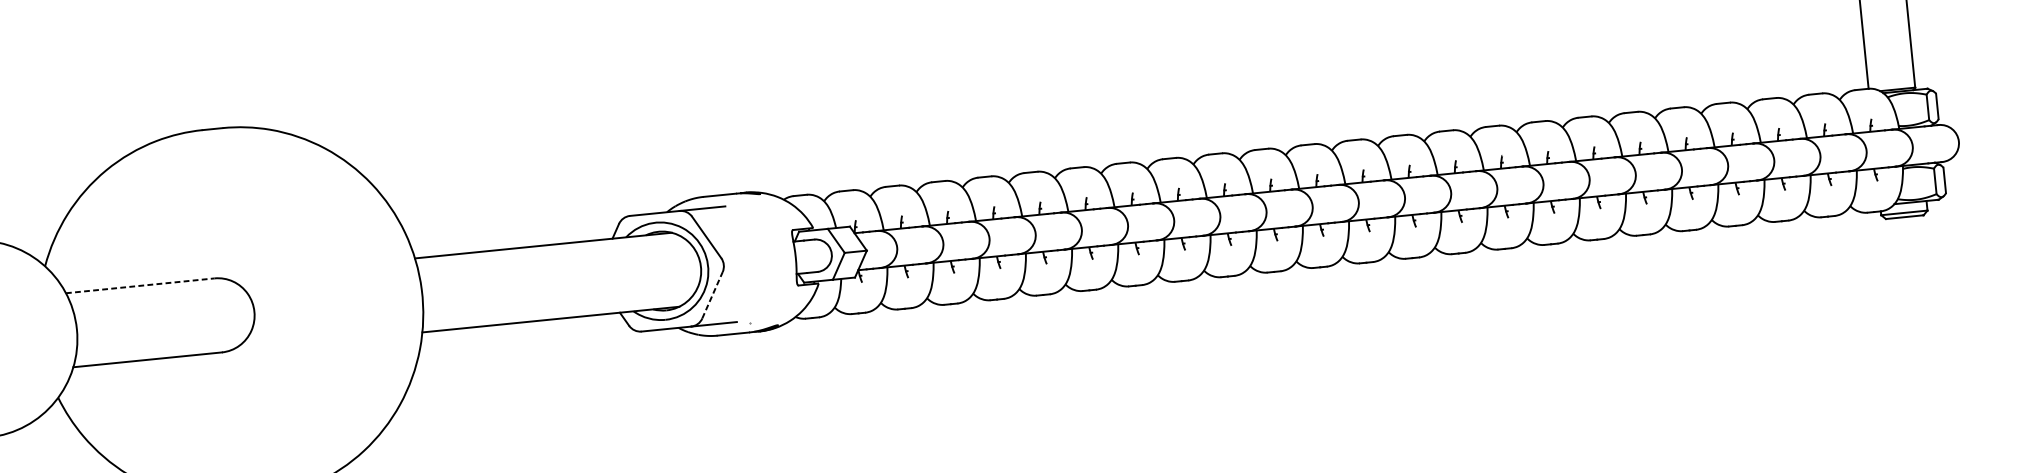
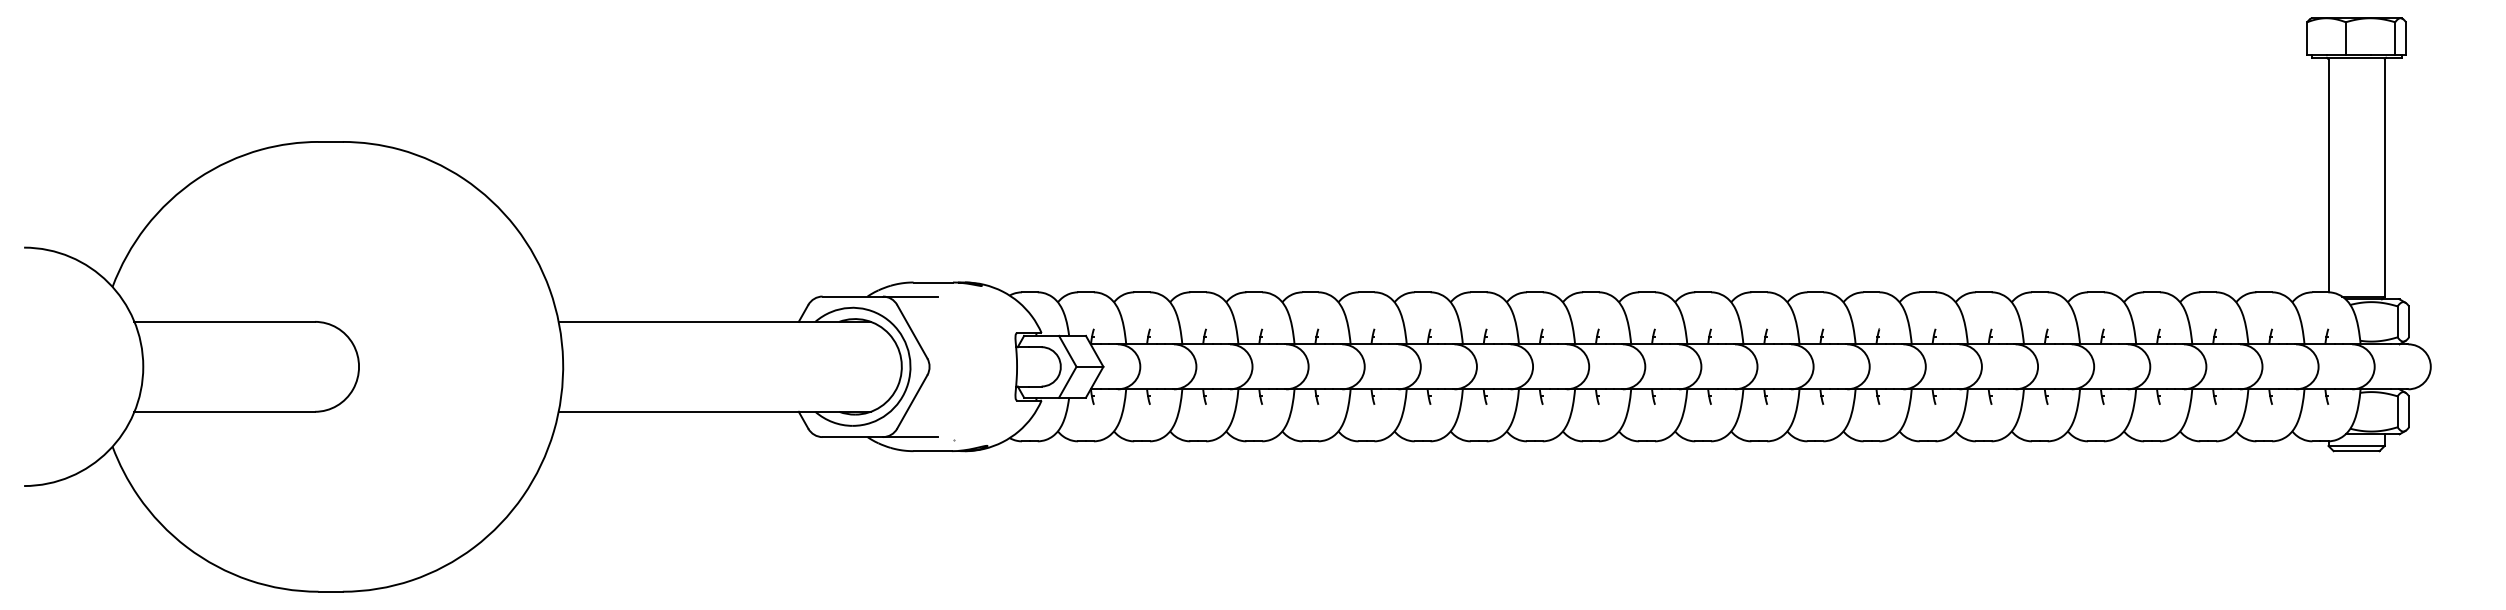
line: (140, 285) -> (225, 321), dashed -> solid
line: (712, 294) -> (912, 401), dashed -> solid

